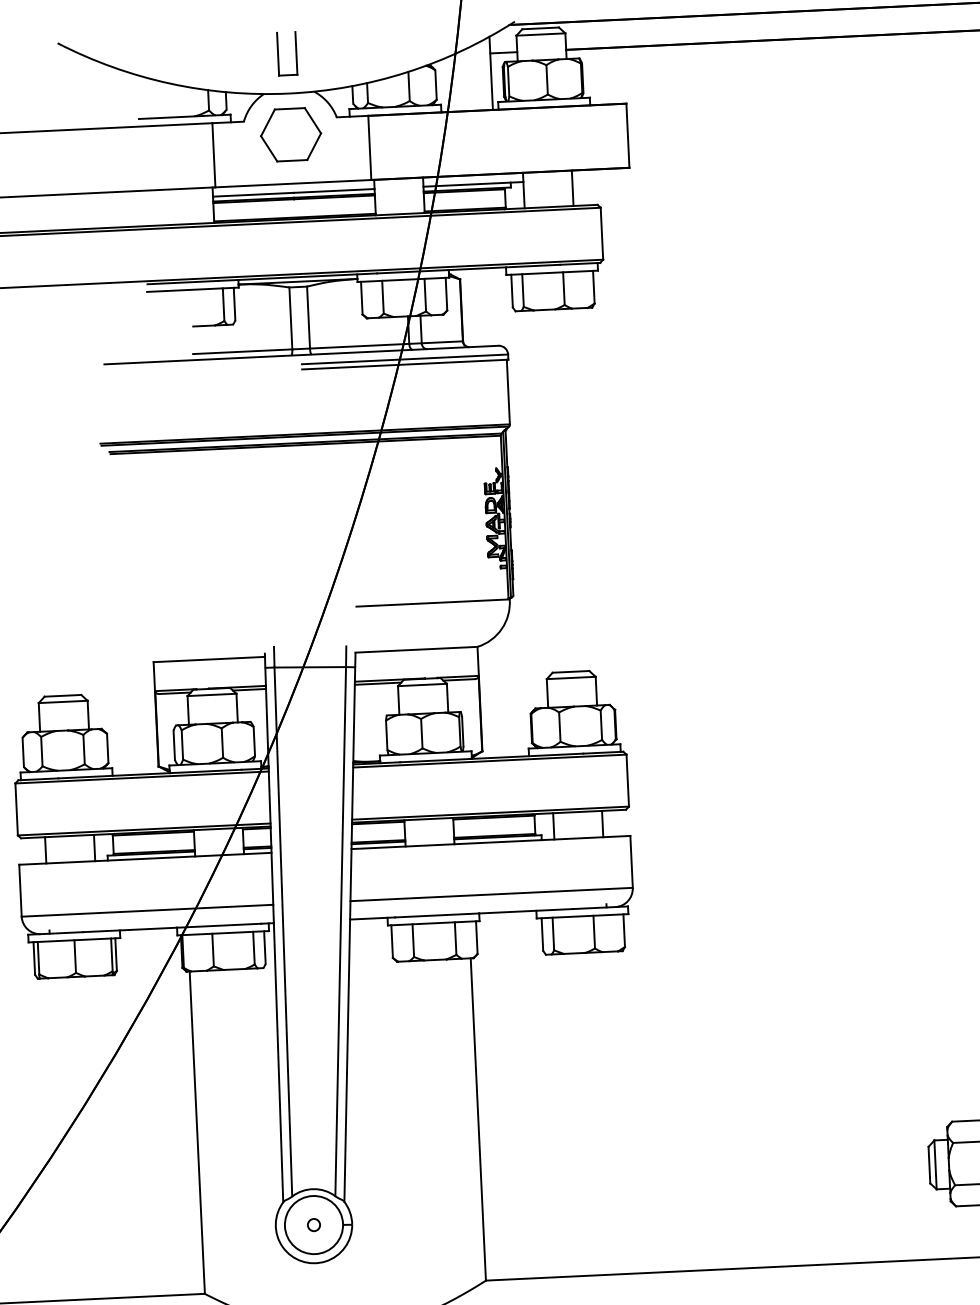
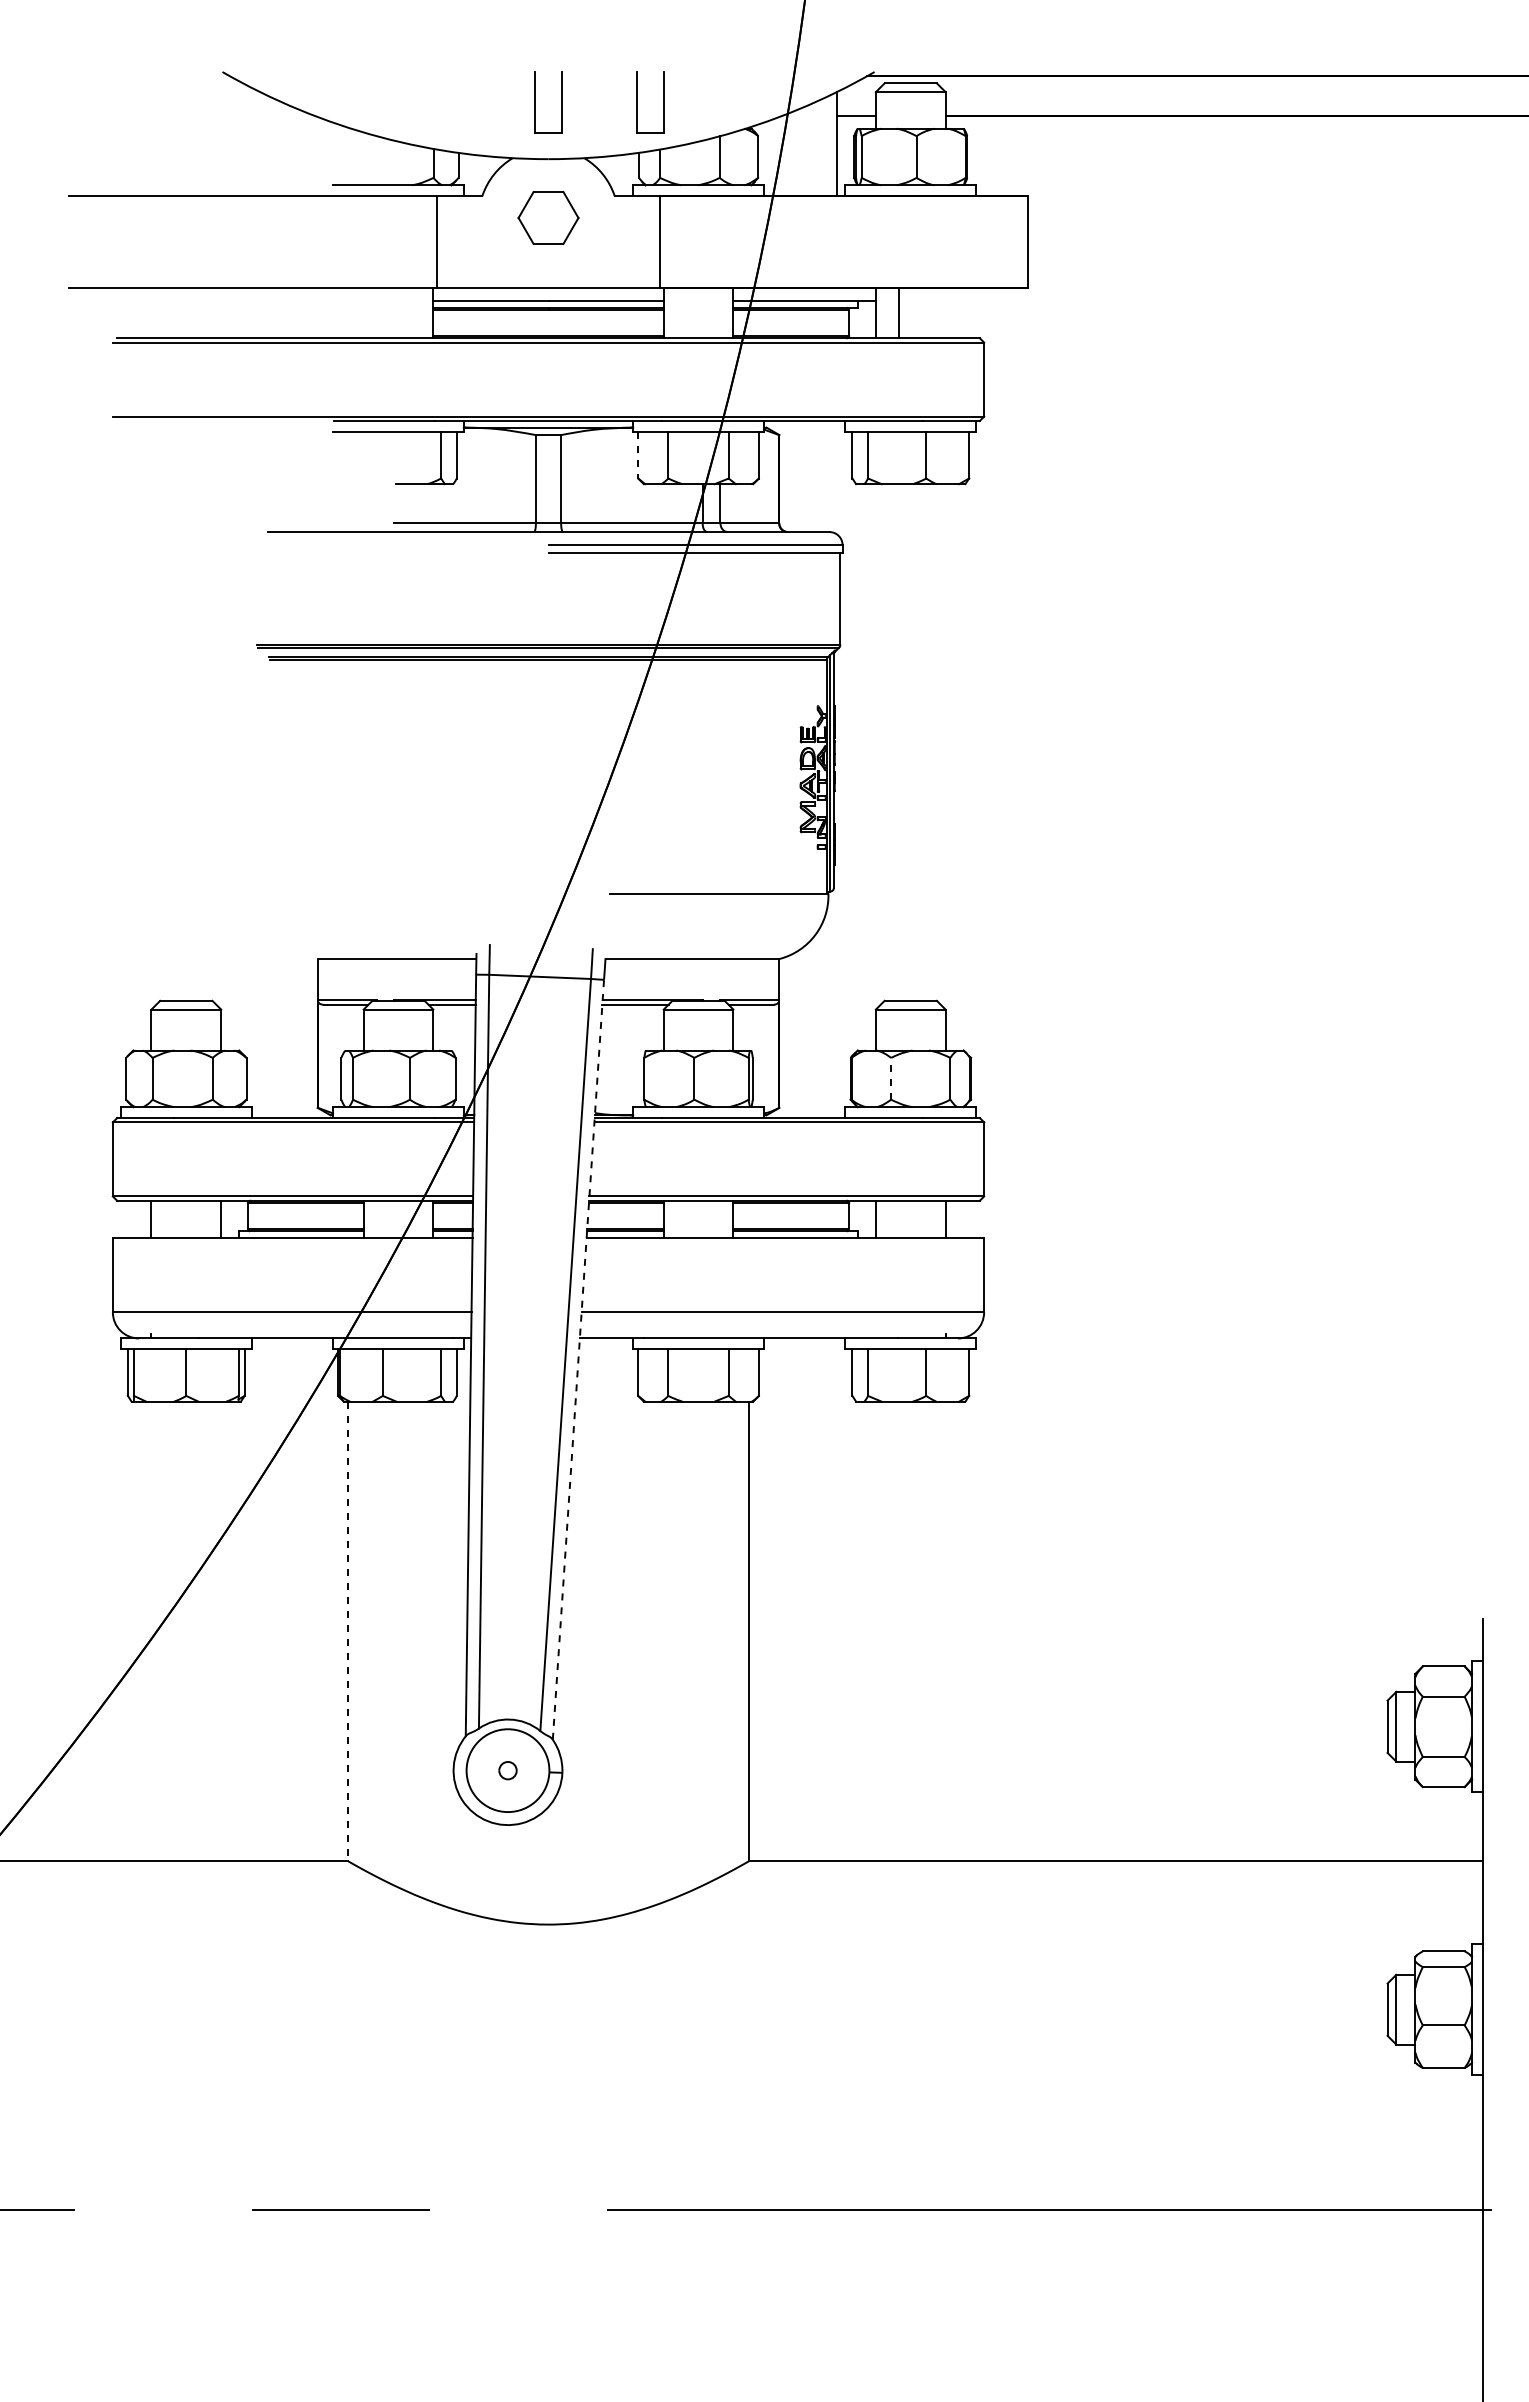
part: (349, 50) -> (637, 102), added
part: (291, 134) -> (548, 217), size x0.7
line: (572, 187) -> (898, 312), moved
line: (362, 298) -> (638, 455), solid -> dashed
line: (560, 726) -> (891, 1078), solid -> dashed
line: (349, 934) -> (578, 1359), solid -> dashed
line: (197, 1132) -> (348, 1631), solid -> dashed

